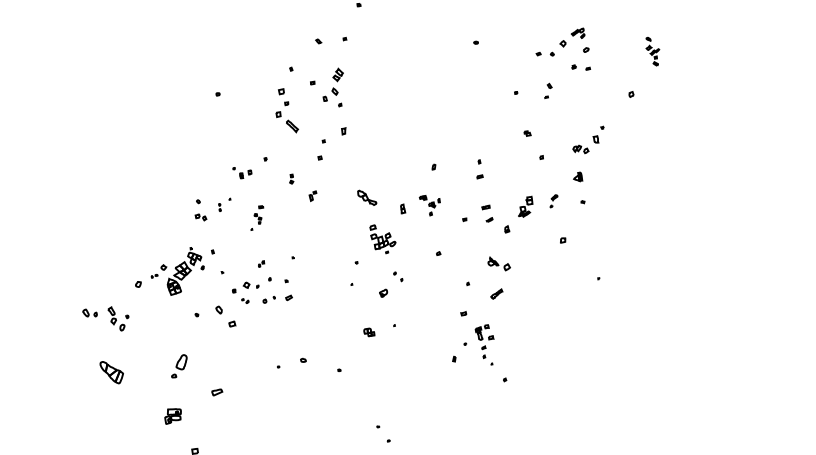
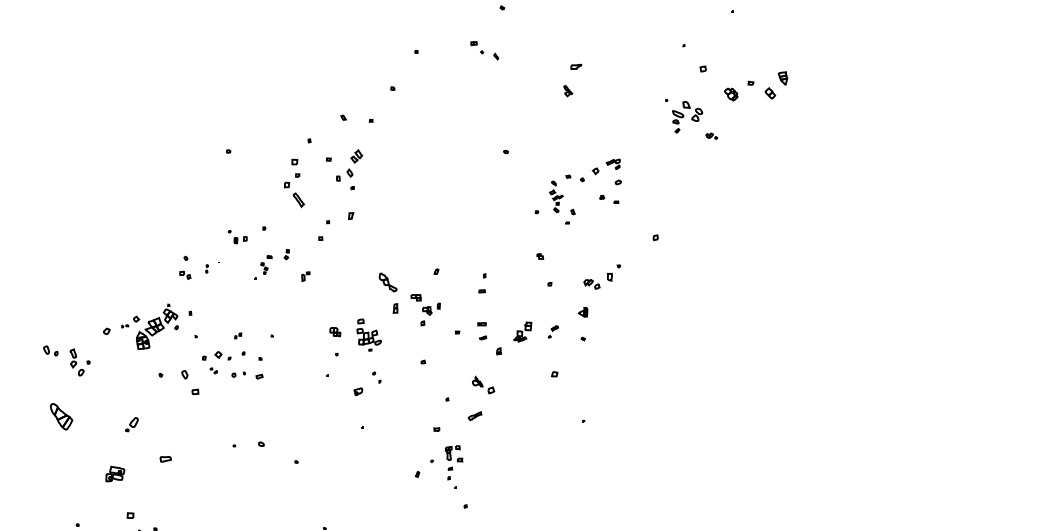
part: (653, 51) -> (556, 196), moved
part: (366, 197) -> (387, 282), moved
part: (430, 205) -> (425, 310), size x1.43
part: (257, 217) -> (263, 267), moved
part: (369, 332) -> (335, 332), moved
part: (178, 366) -> (131, 424), size x0.62

